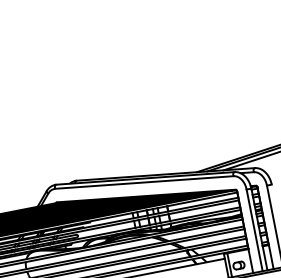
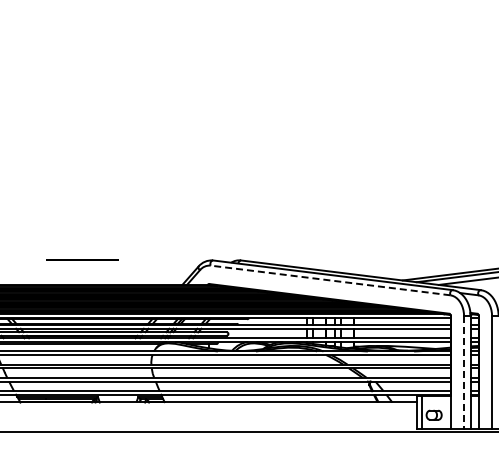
line: (144, 182) -> (330, 280), solid -> dashed
line: (255, 230) -> (464, 373), solid -> dashed

